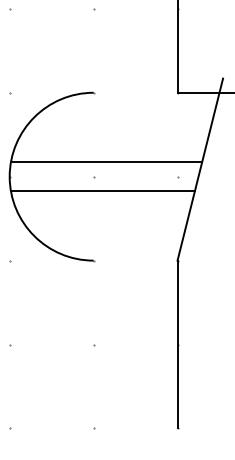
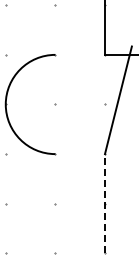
line: (105, 161) -> (62, 95), removed
line: (102, 191) -> (60, 113), removed
line: (176, 344) -> (104, 203), solid -> dashed

